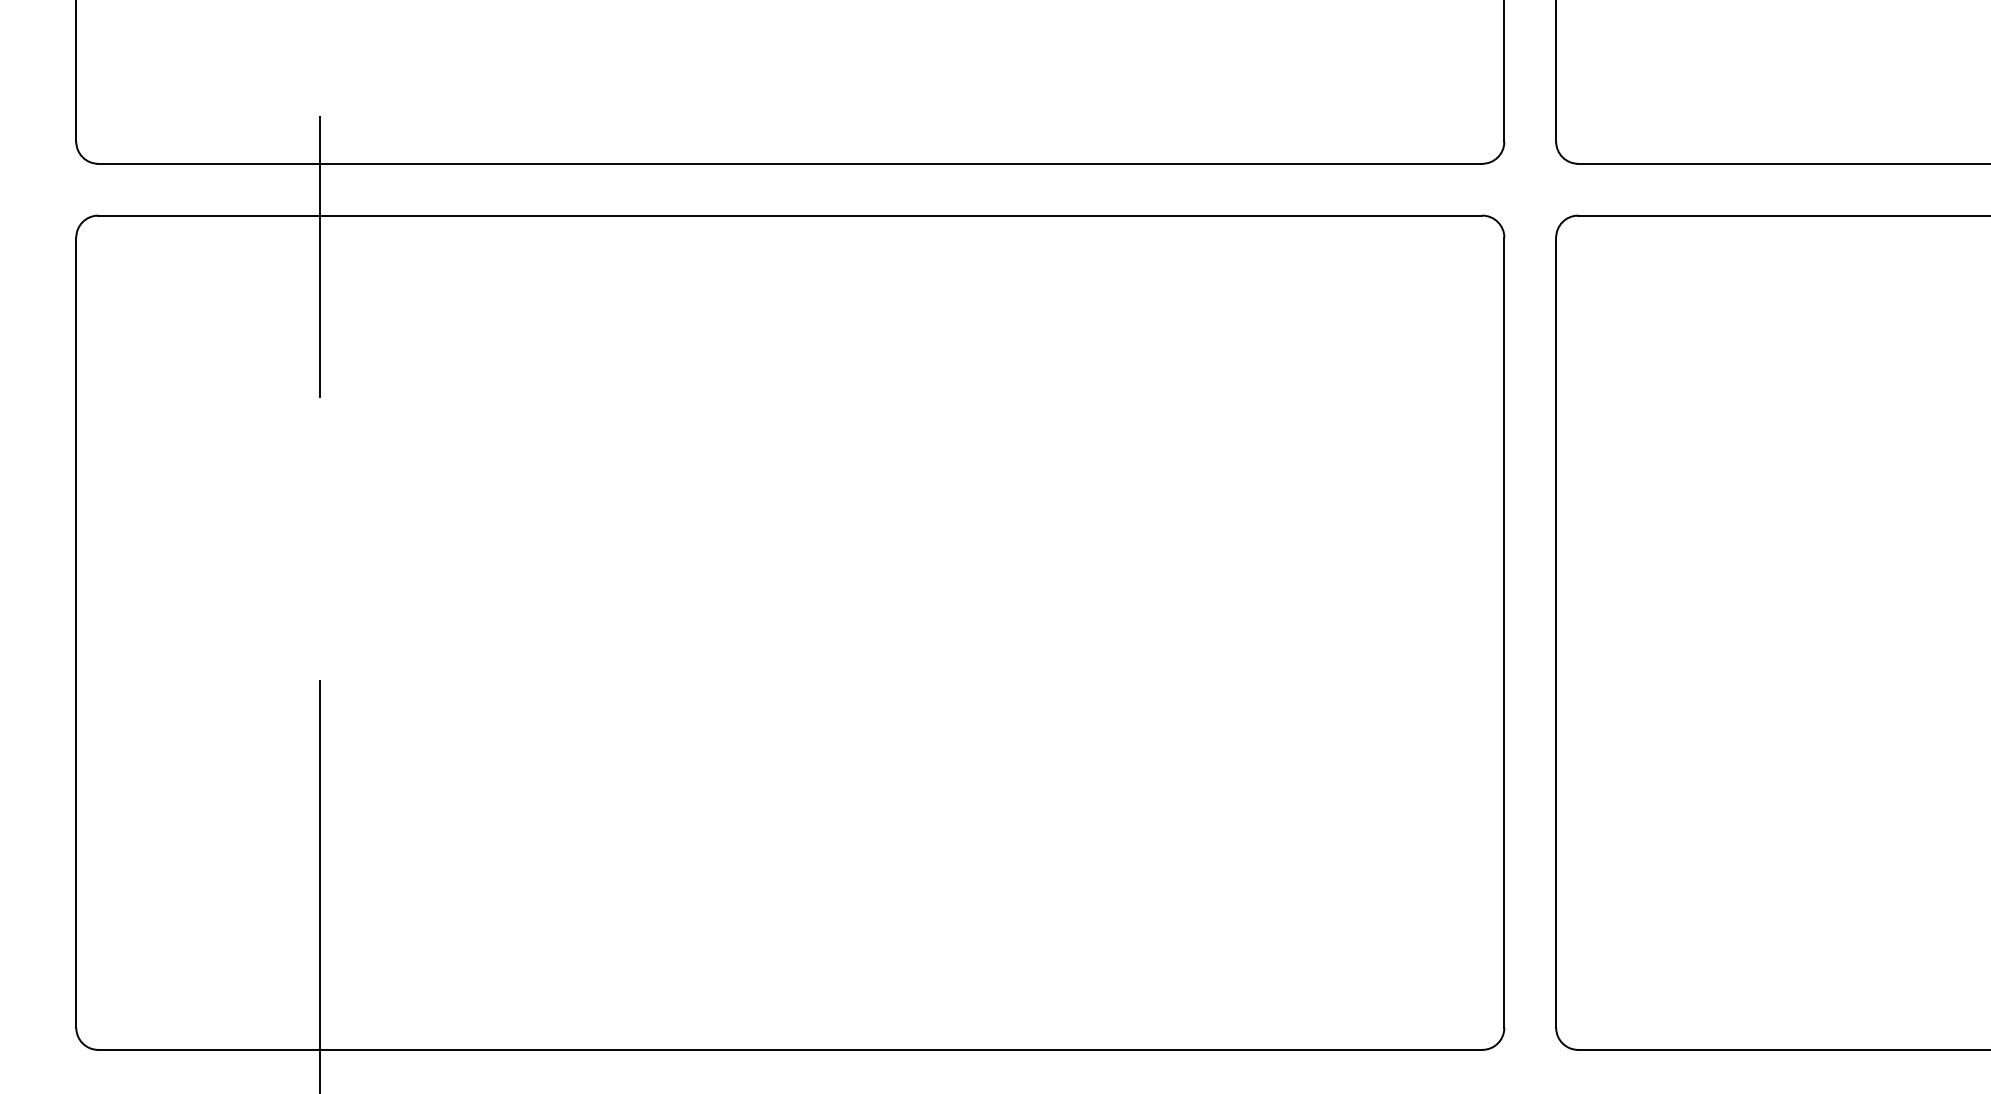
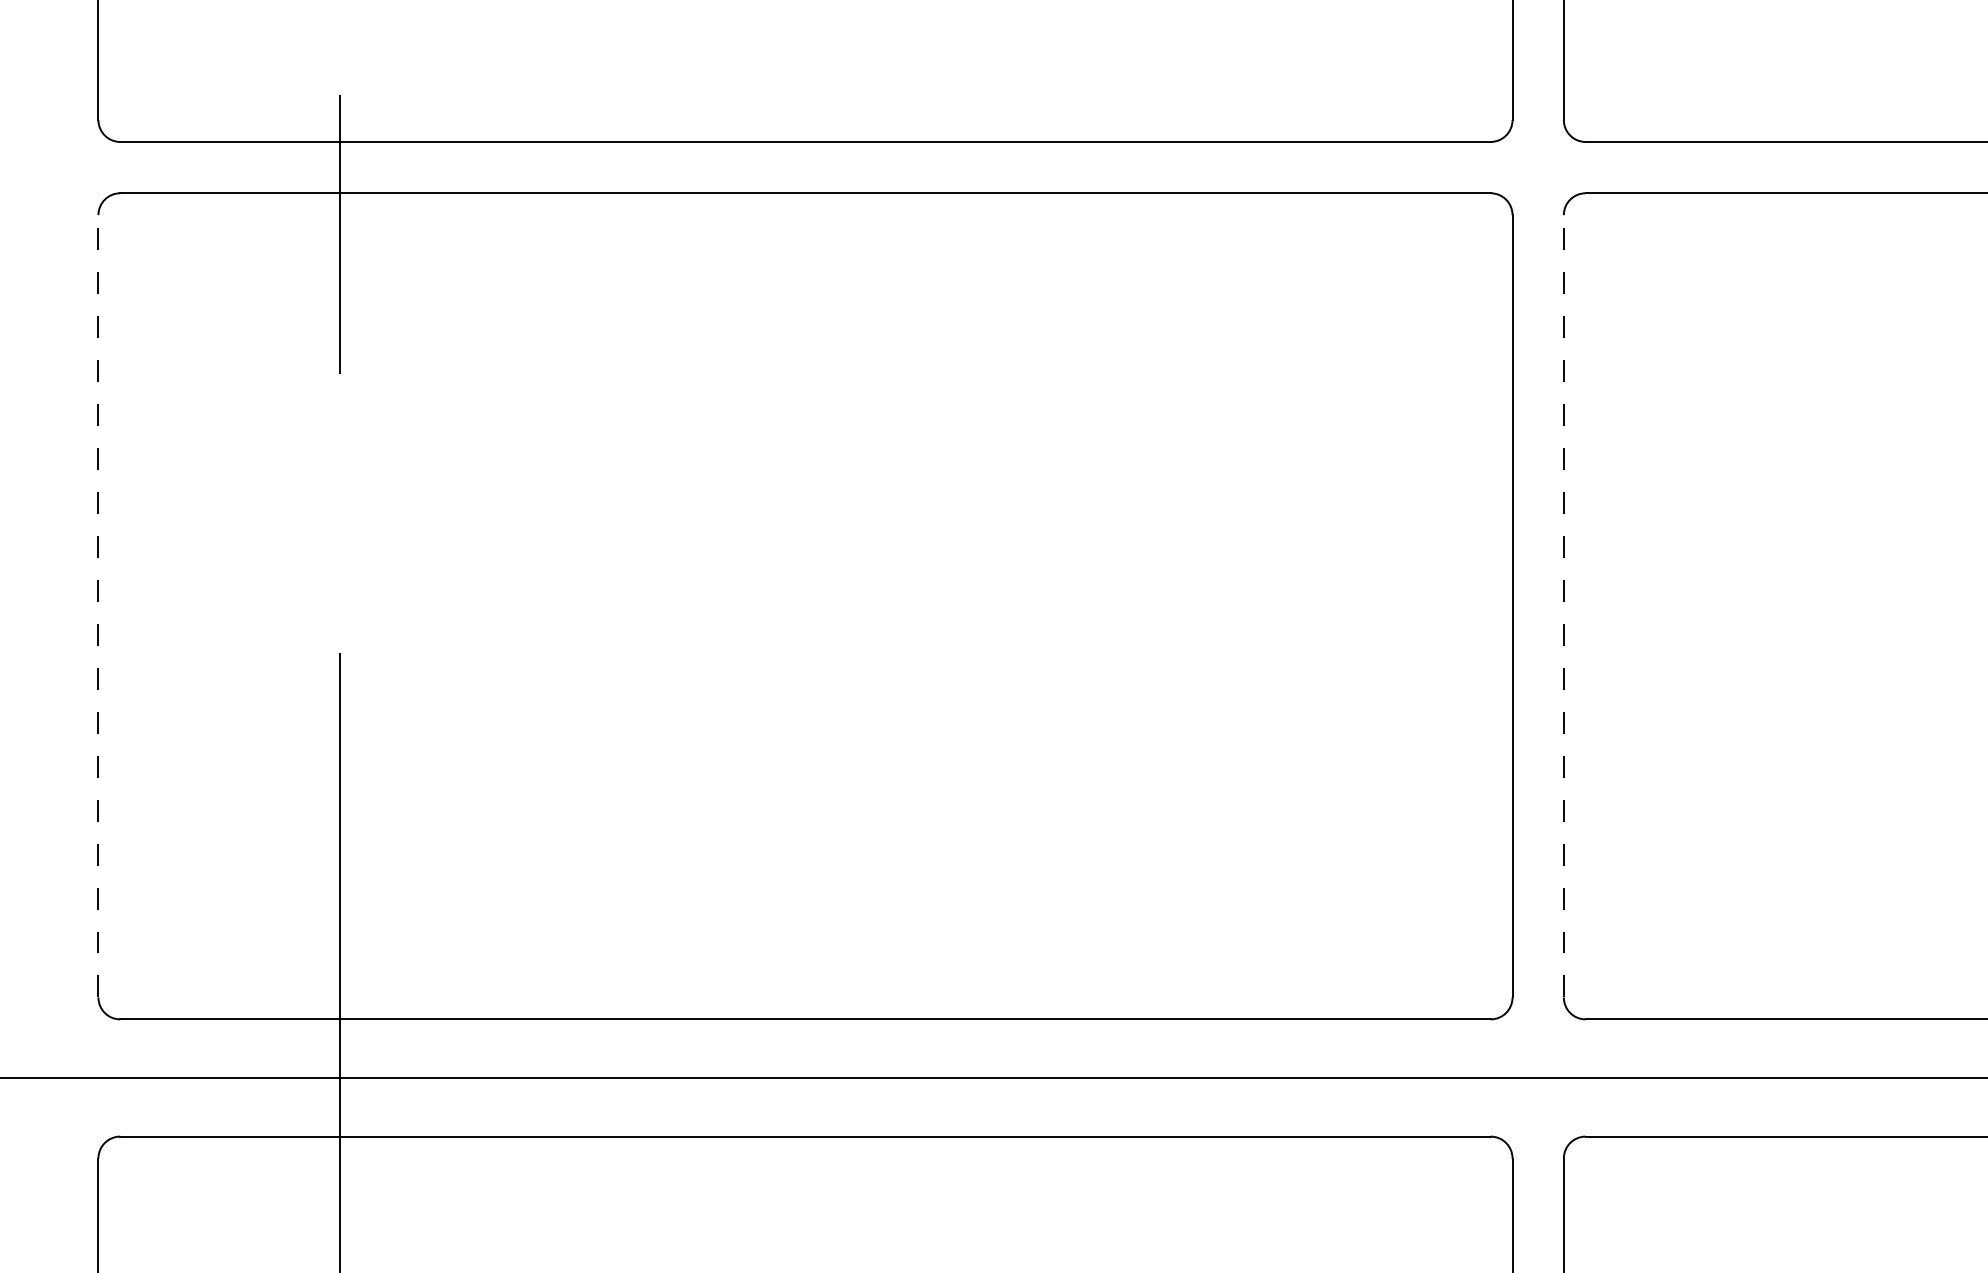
line: (76, 631) -> (98, 605), solid -> dashed
line: (1555, 631) -> (1563, 605), solid -> dashed

